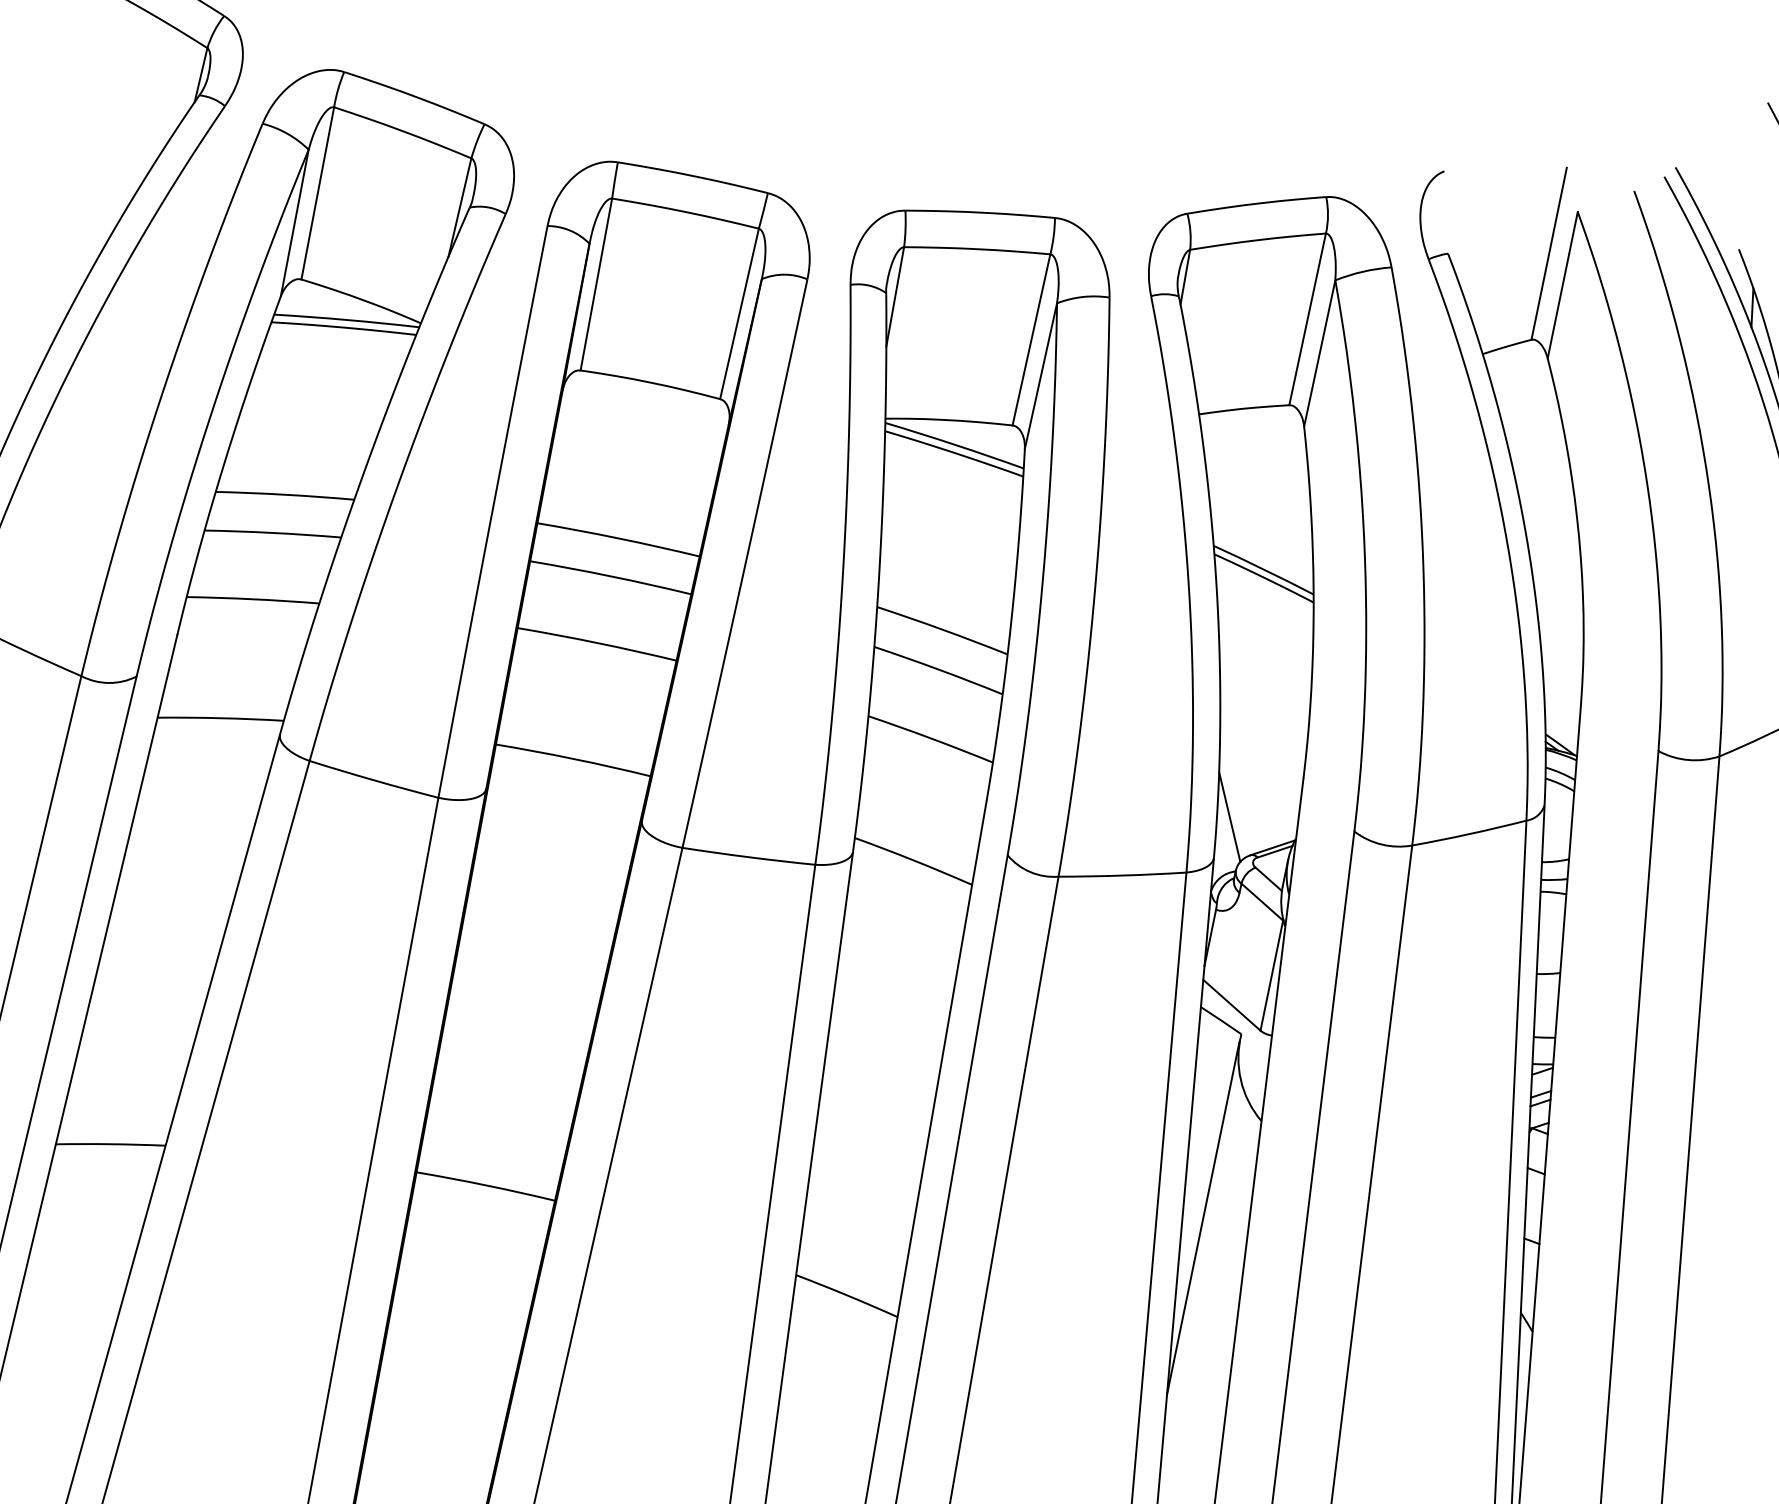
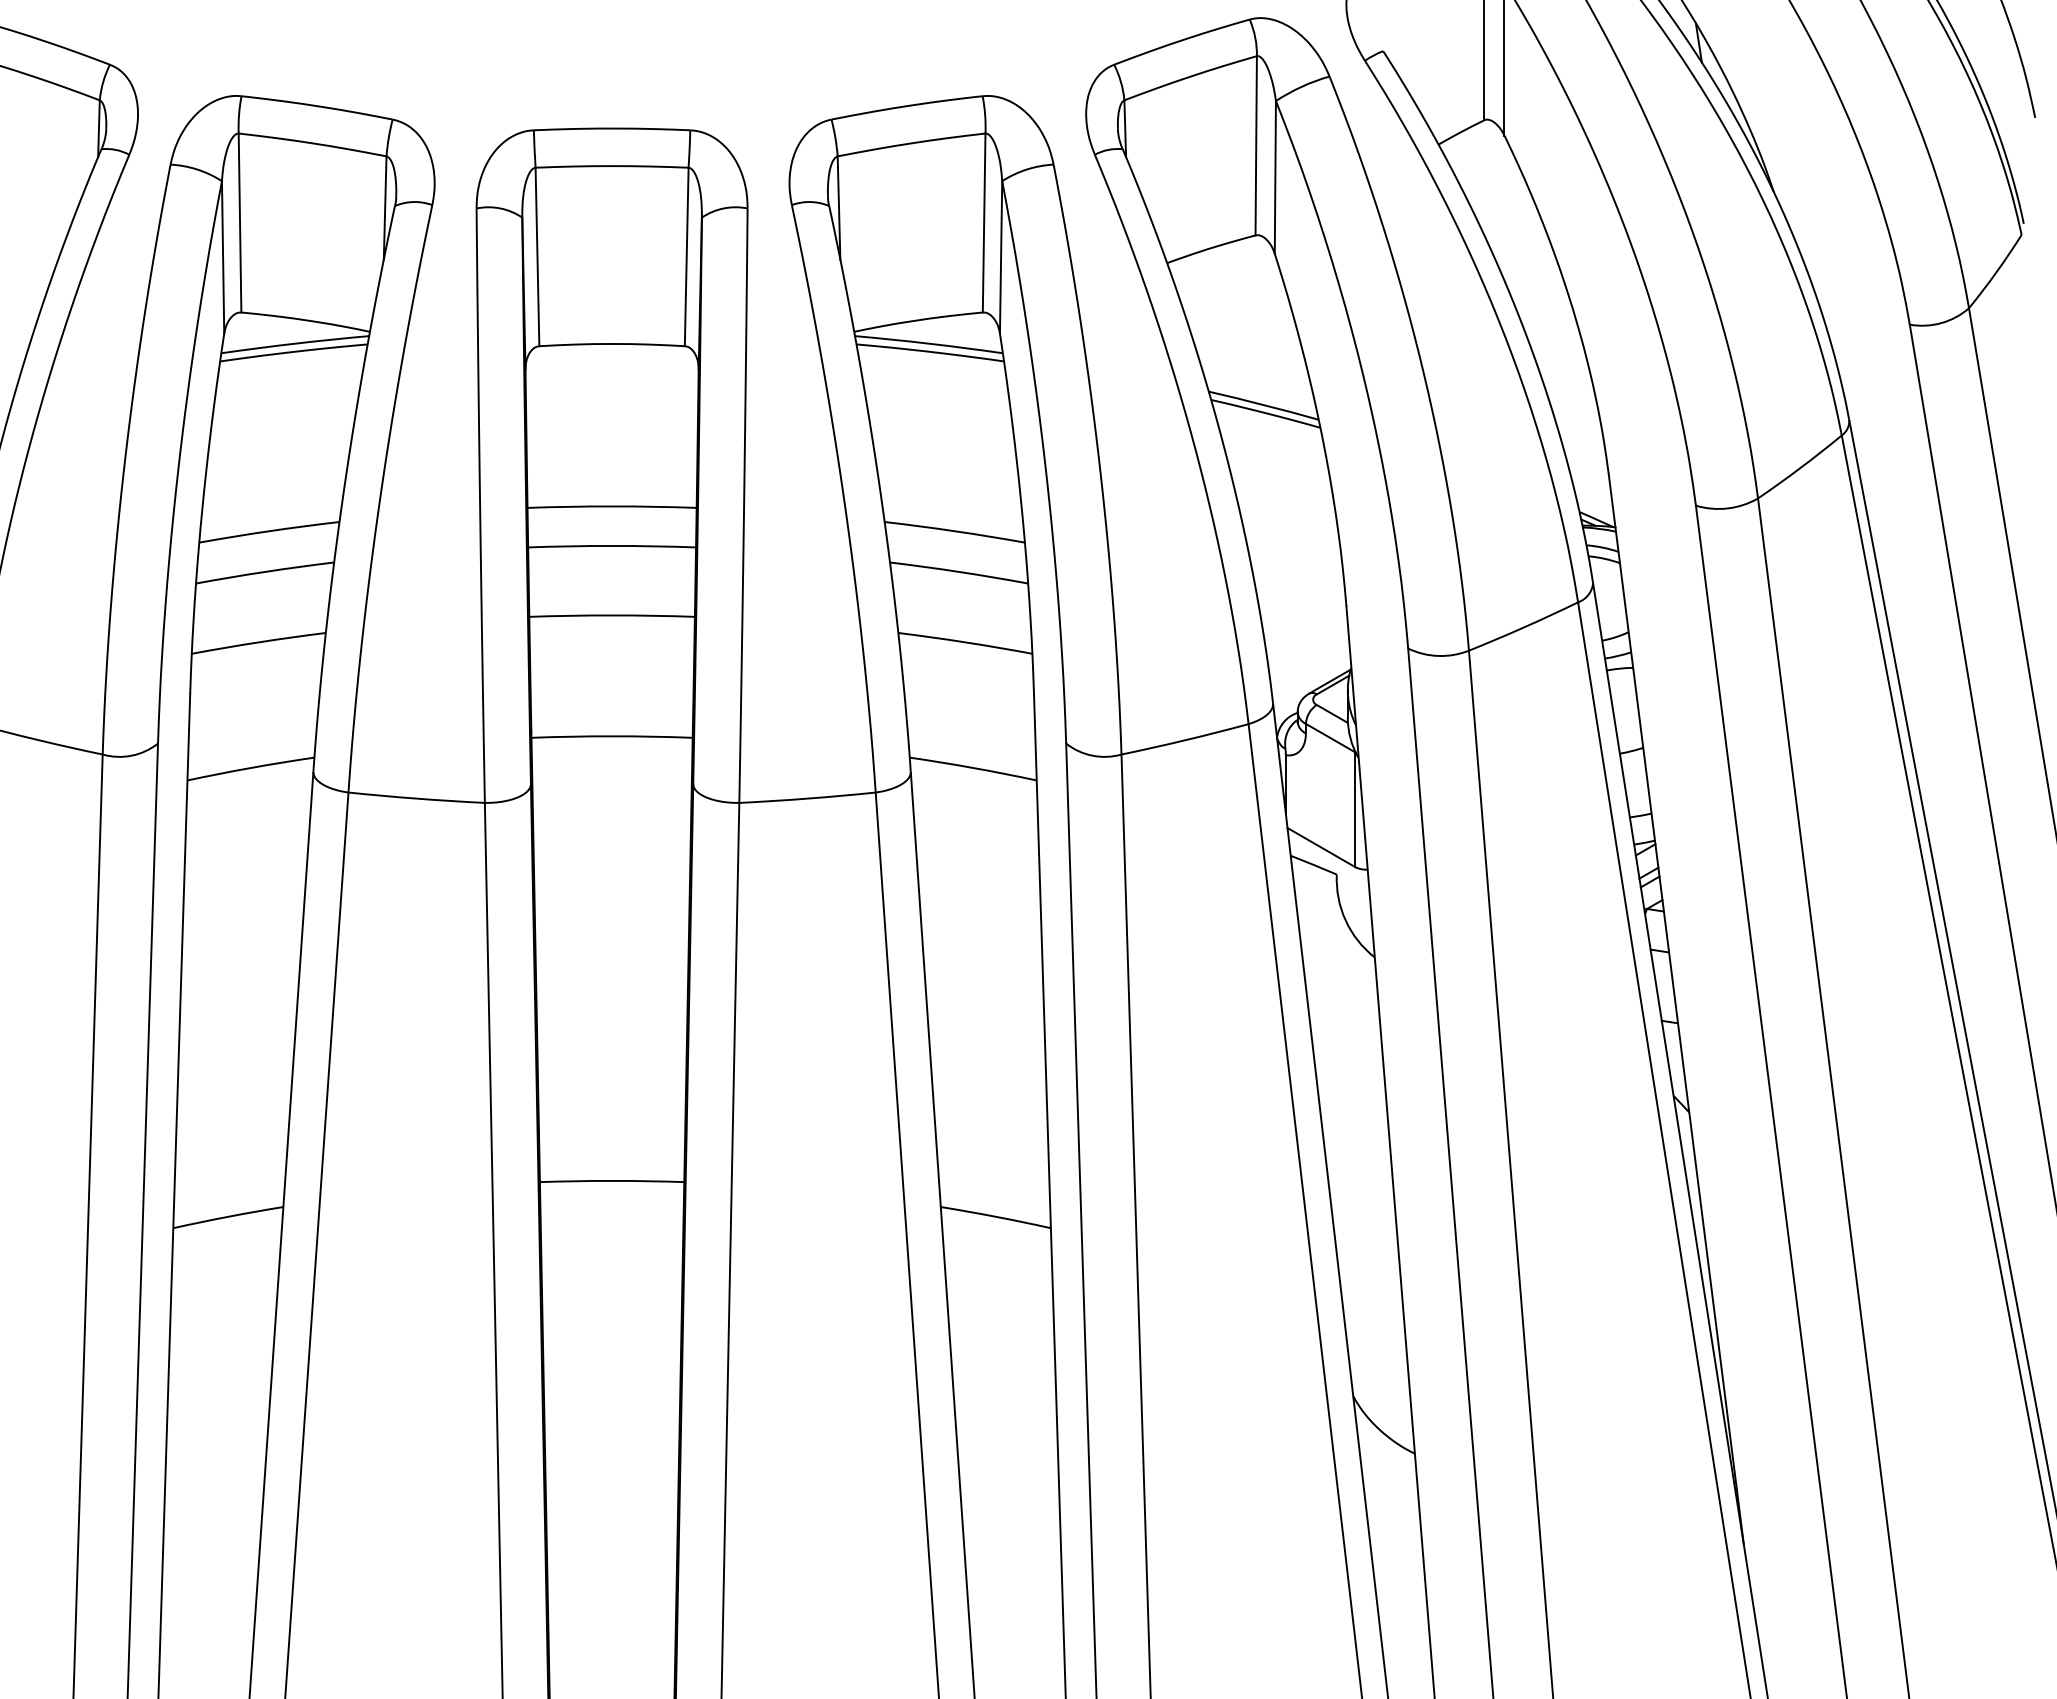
line: (1229, 816) -> (1280, 659), removed
line: (1203, 1218) -> (1336, 1066), removed

